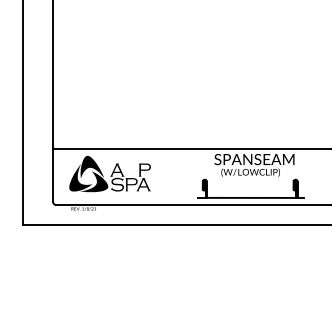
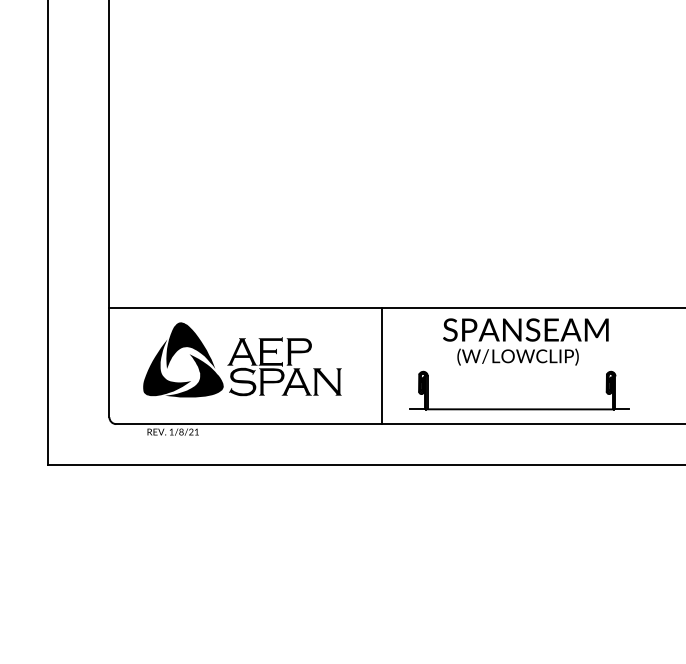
fill: (130, 169) -> (269, 350), added
line: (185, 176) -> (383, 365), added
fill: (158, 184) -> (327, 381), added

